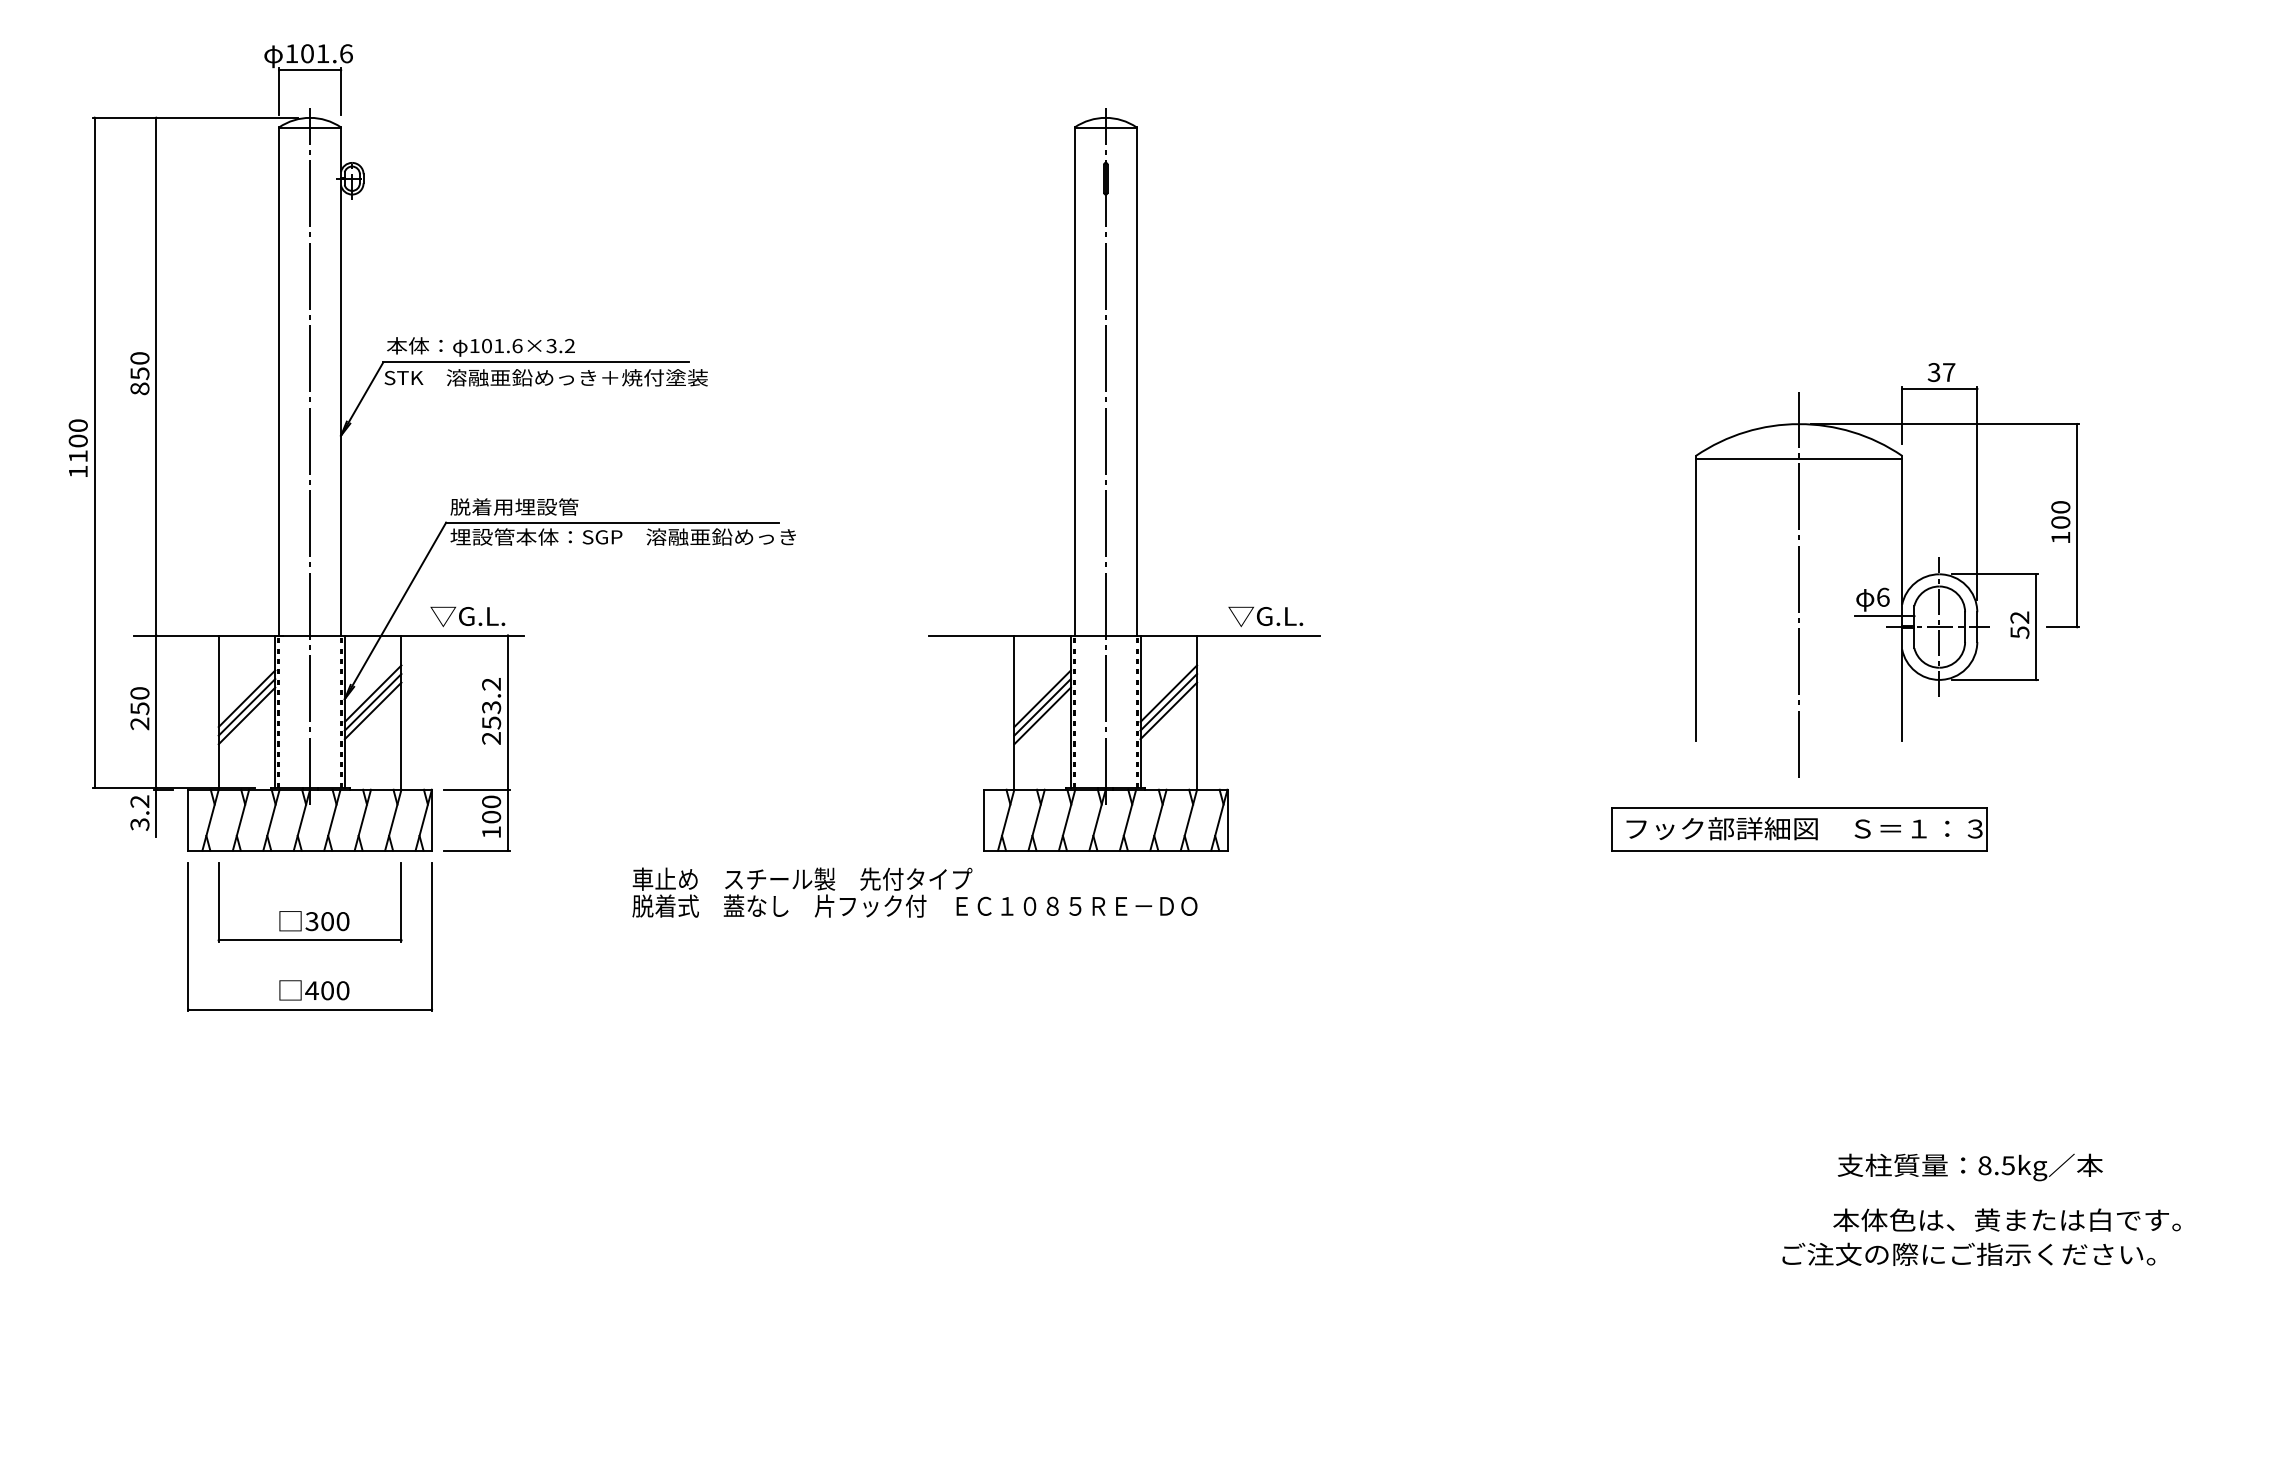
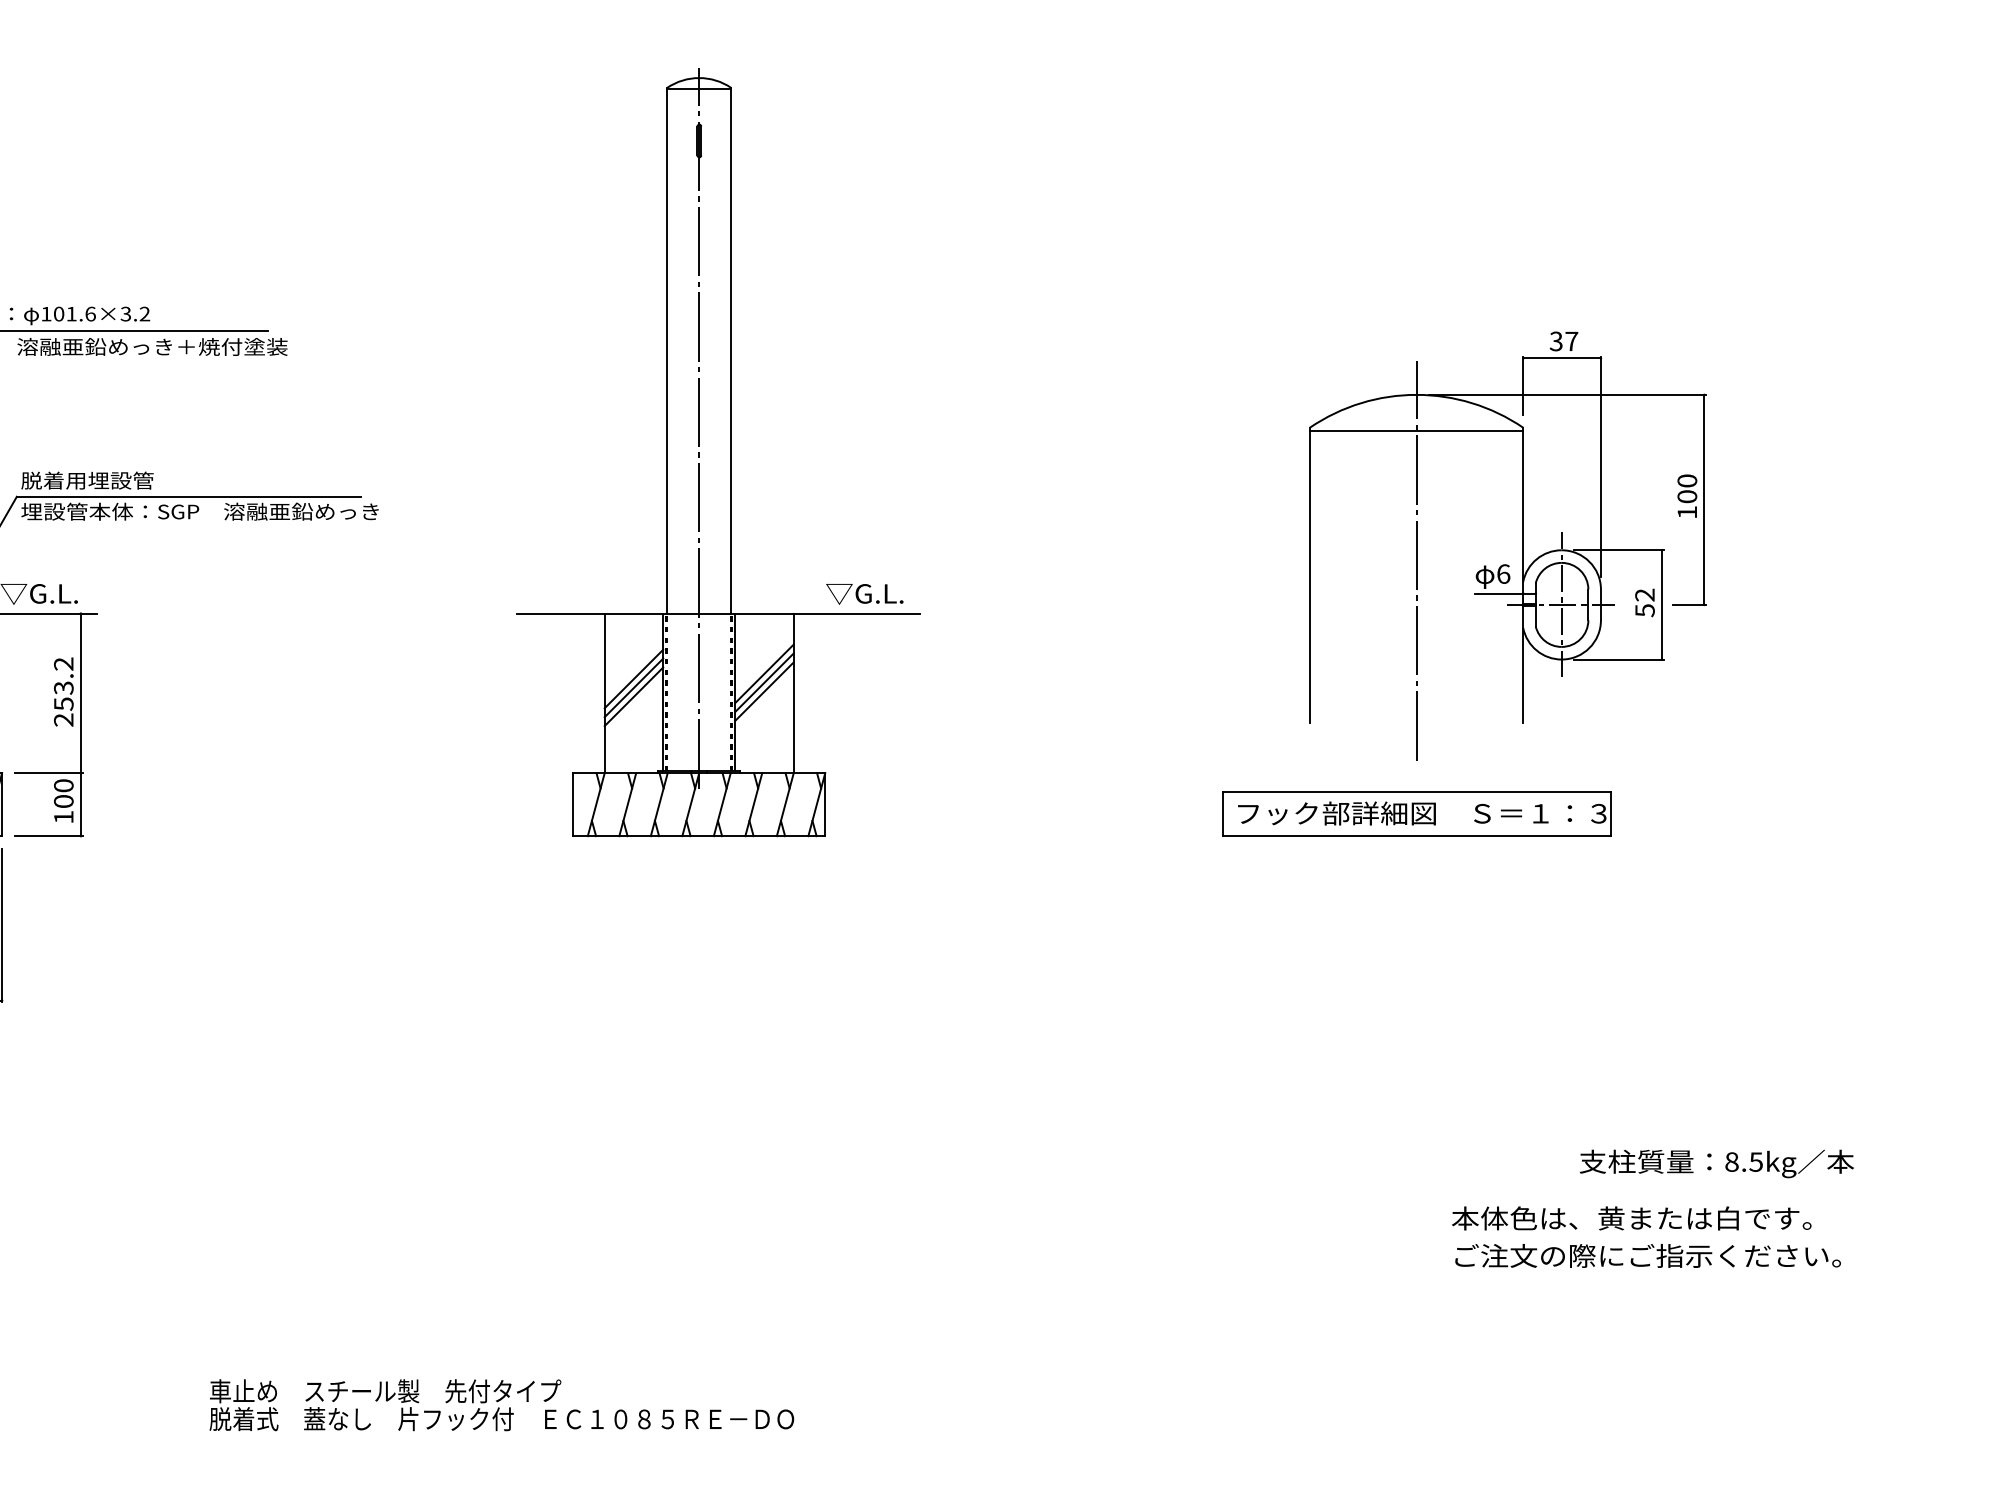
text: (914, 892) -> (501, 1405), moved
text: (1969, 1167) -> (1716, 1163), moved
text: (1968, 1253) -> (1647, 1255), moved

